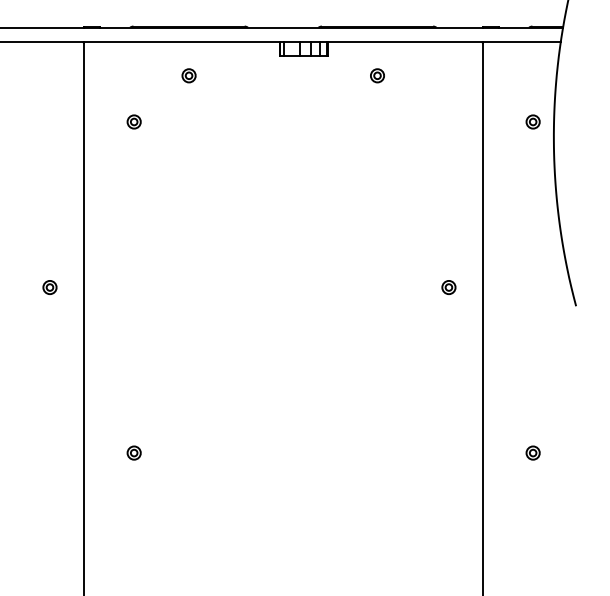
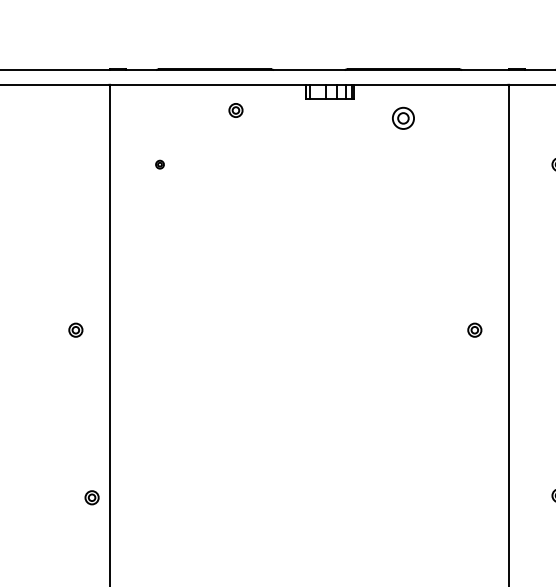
part: (188, 75) -> (235, 110), moved
part: (377, 75) -> (403, 118), size x1.6
part: (133, 121) -> (159, 164), size x0.6
part: (133, 452) -> (91, 497), moved

